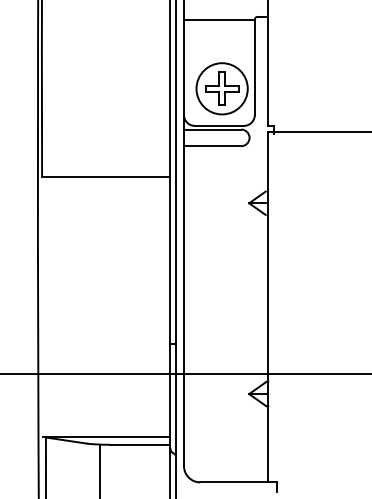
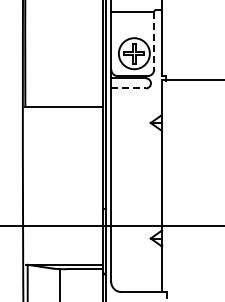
line: (255, 66) -> (154, 40), solid -> dashed
line: (214, 146) -> (129, 88), solid -> dashed

